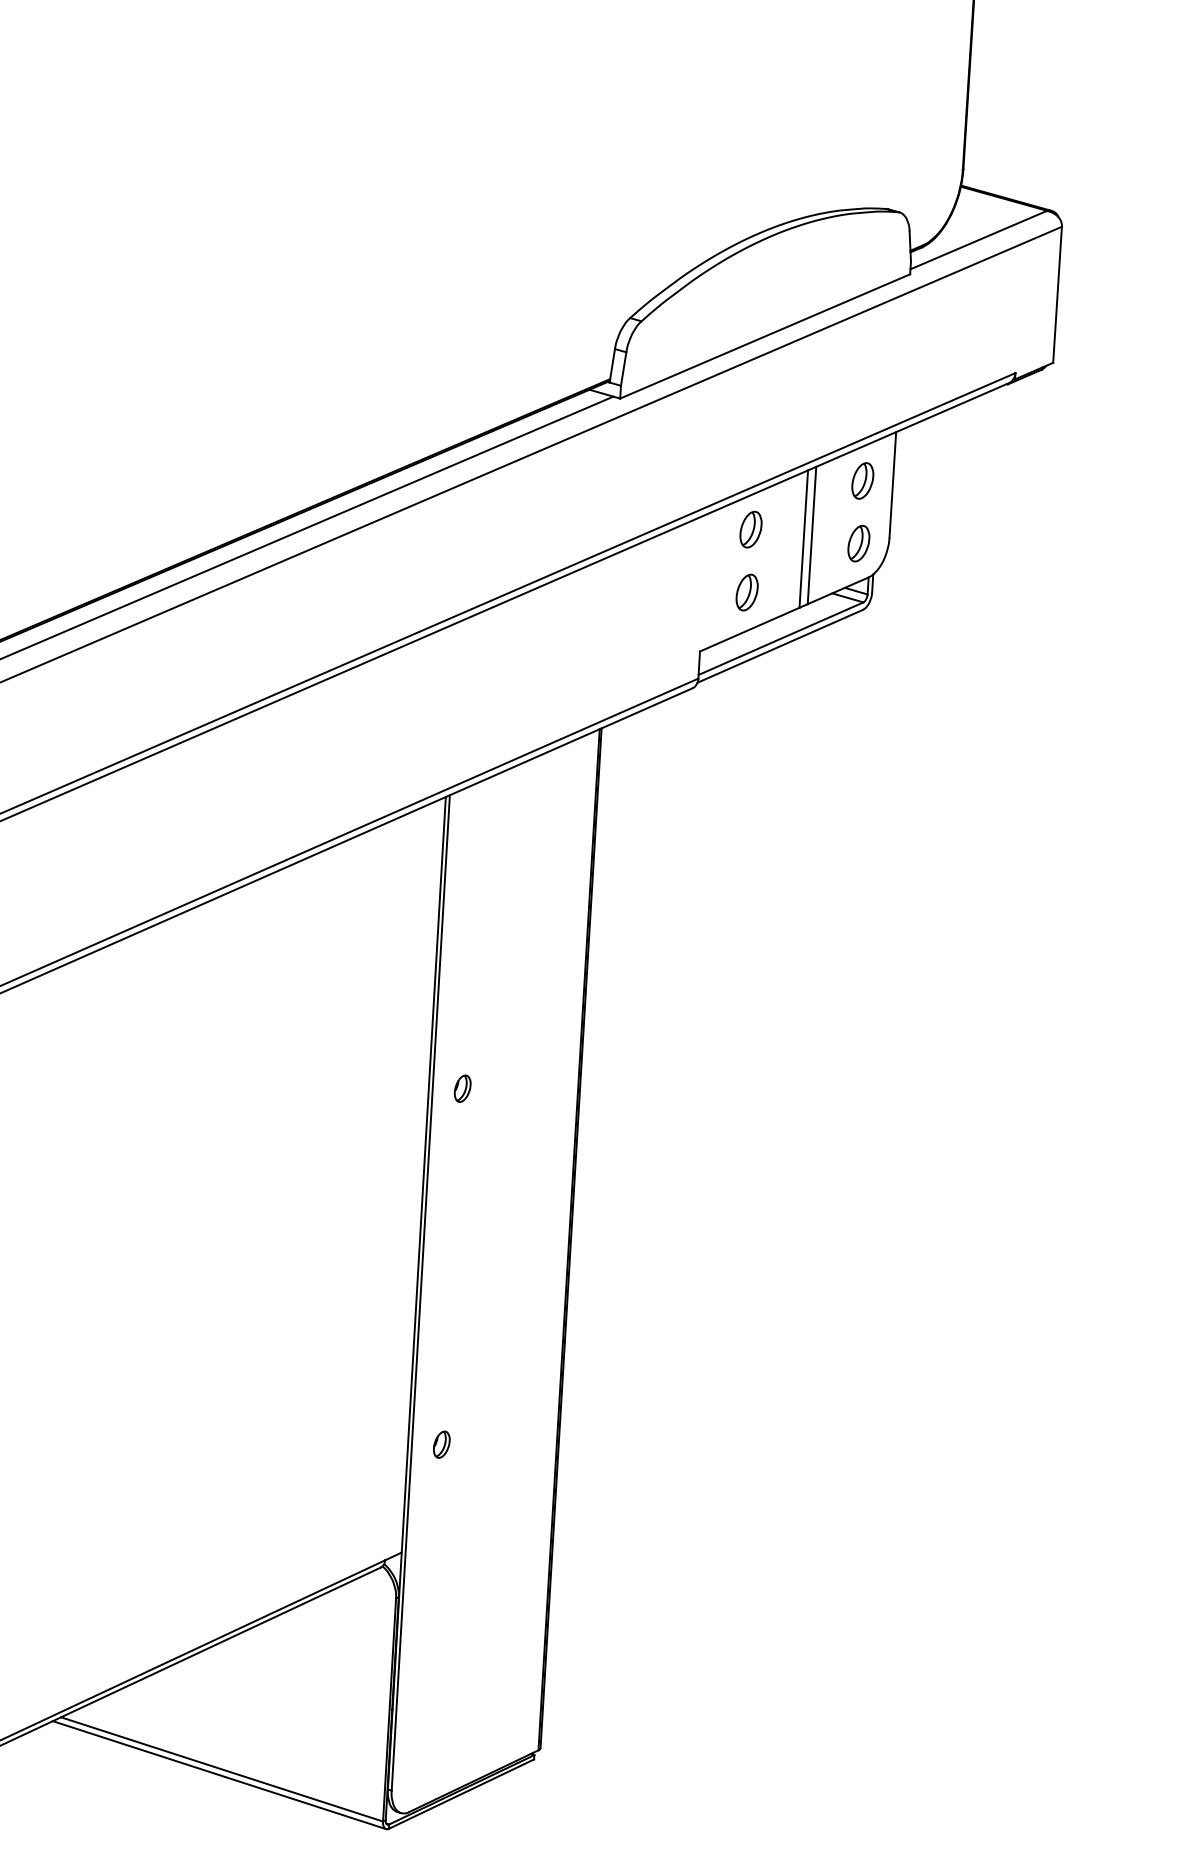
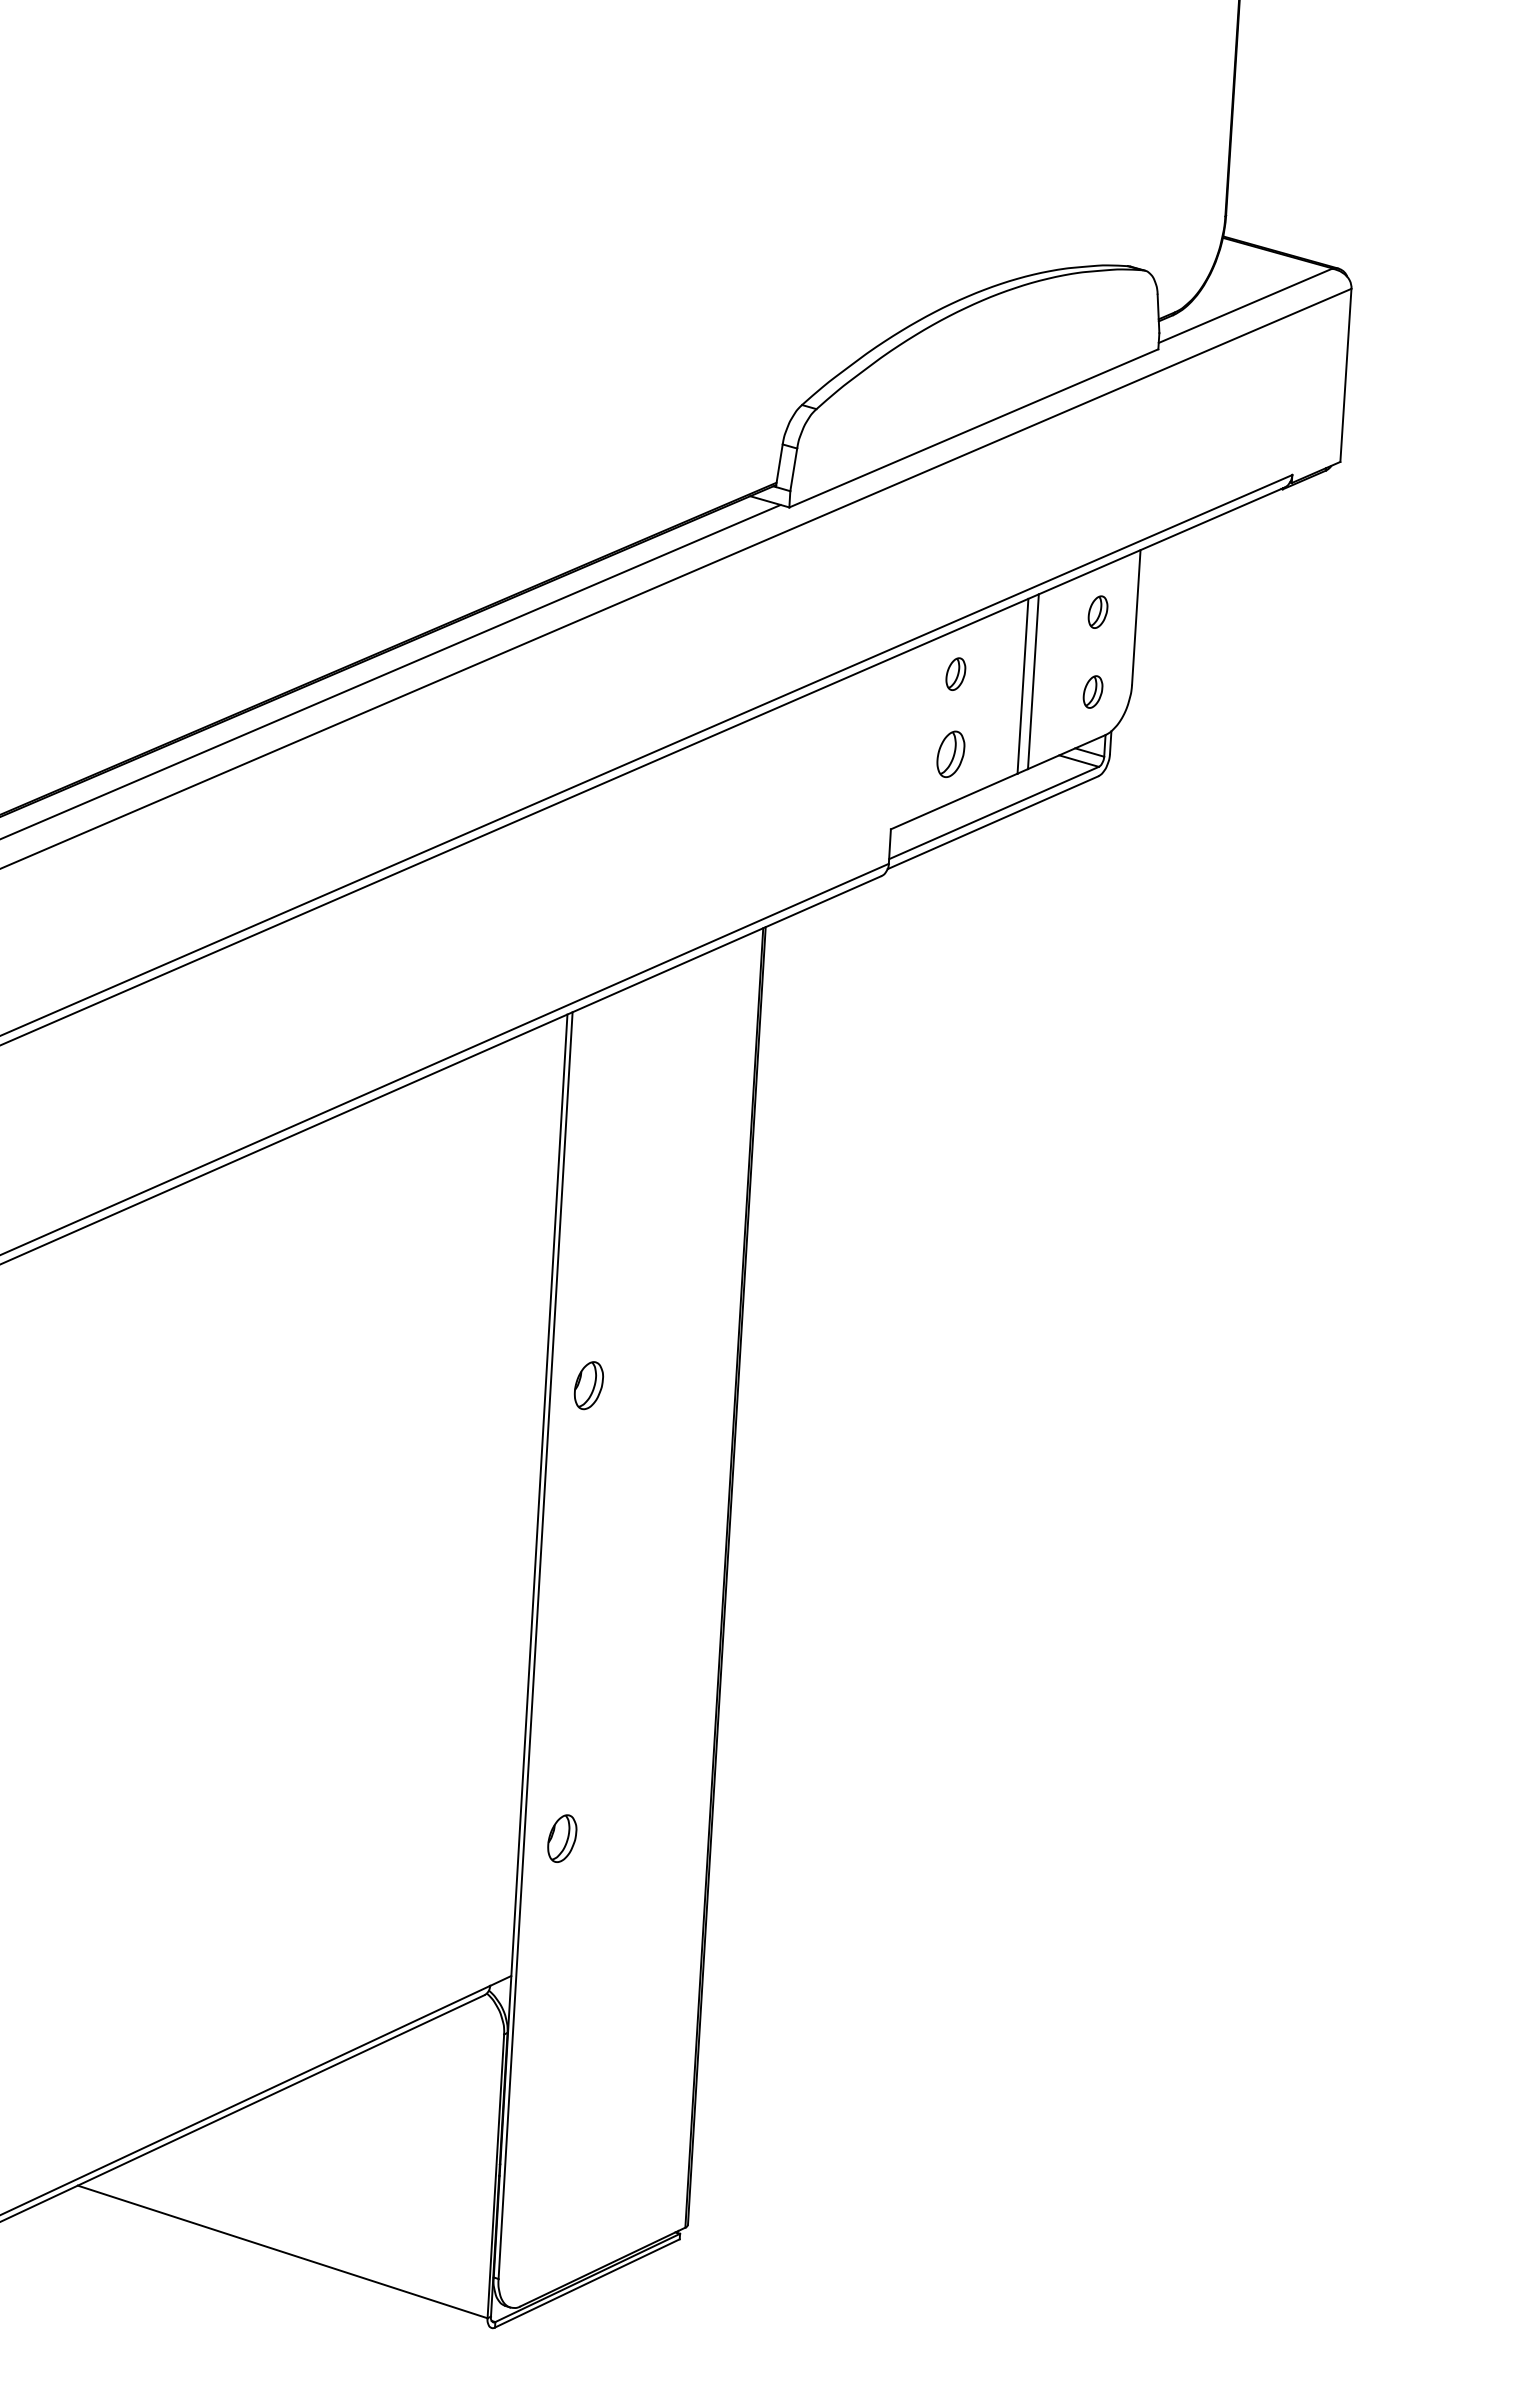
part: (862, 480) -> (1097, 611), size x0.7
part: (750, 529) -> (955, 673), size x0.7
part: (858, 543) -> (1092, 691), size x0.7
part: (462, 1088) -> (588, 1385), size x1.4
part: (441, 1444) -> (562, 1838), size x1.4
line: (219, 1774) -> (279, 2258), removed

